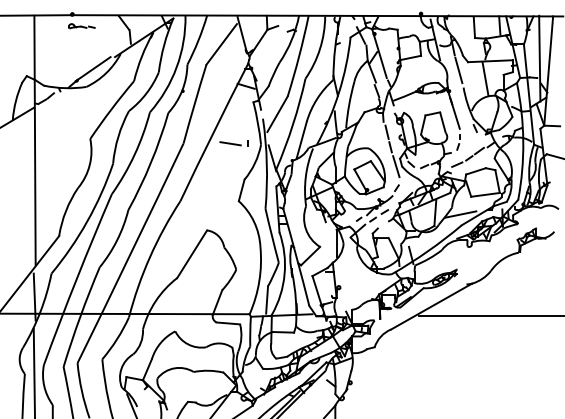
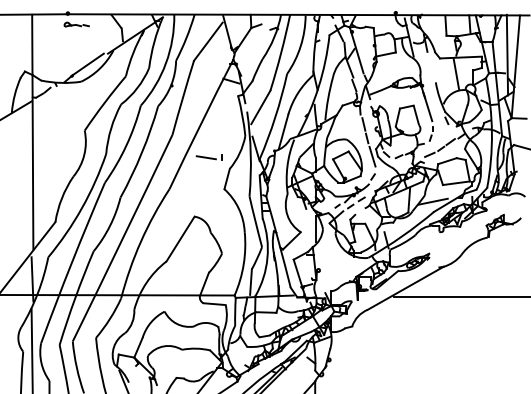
line: (458, 70) -> (431, 66), removed
part: (233, 143) -> (209, 157), moved

